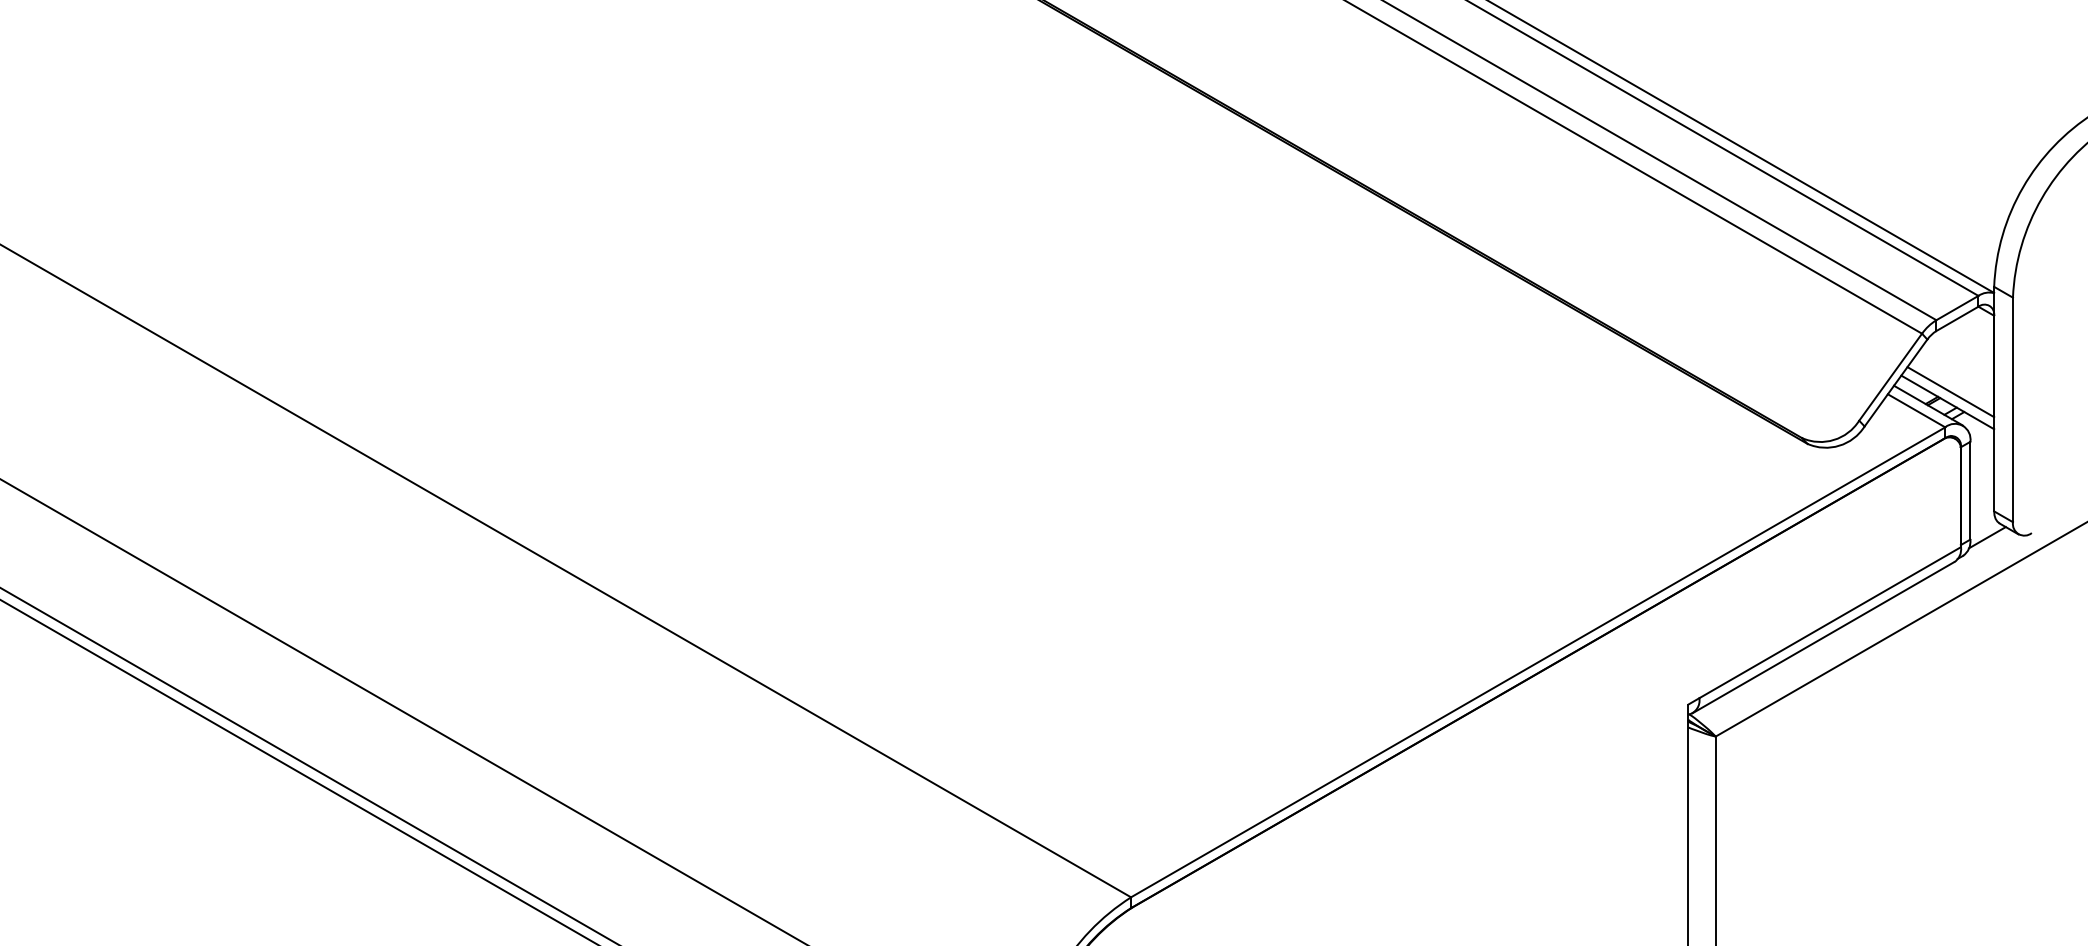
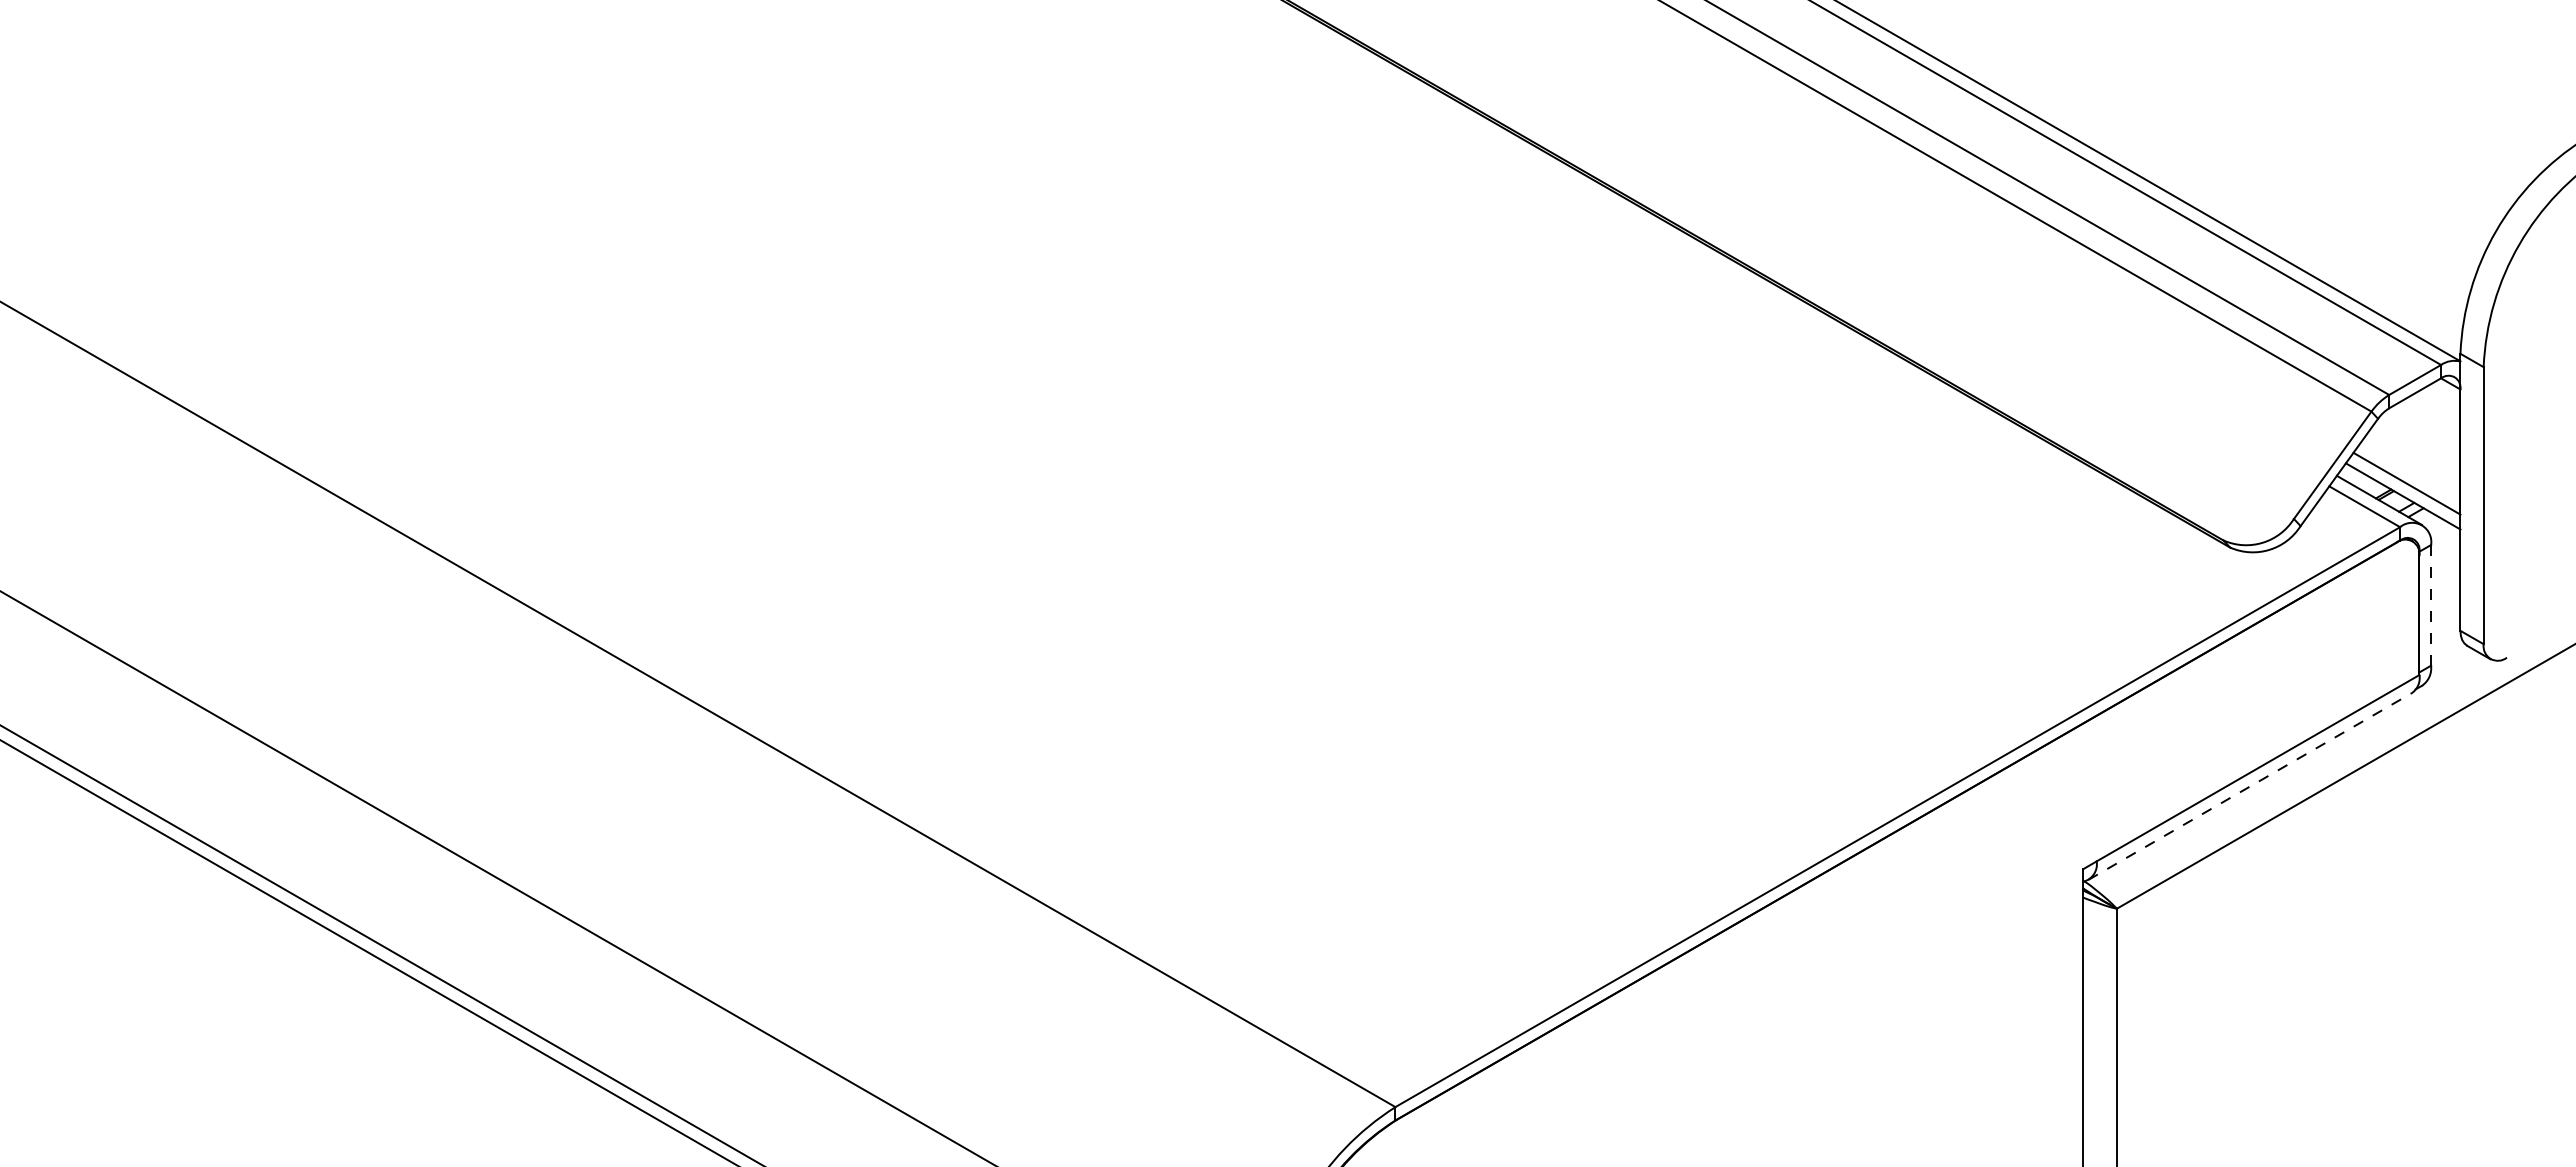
line: (1970, 490) -> (2431, 604), solid -> dashed
line: (1986, 537) -> (2451, 663), removed
line: (1824, 637) -> (2250, 786), solid -> dashed

